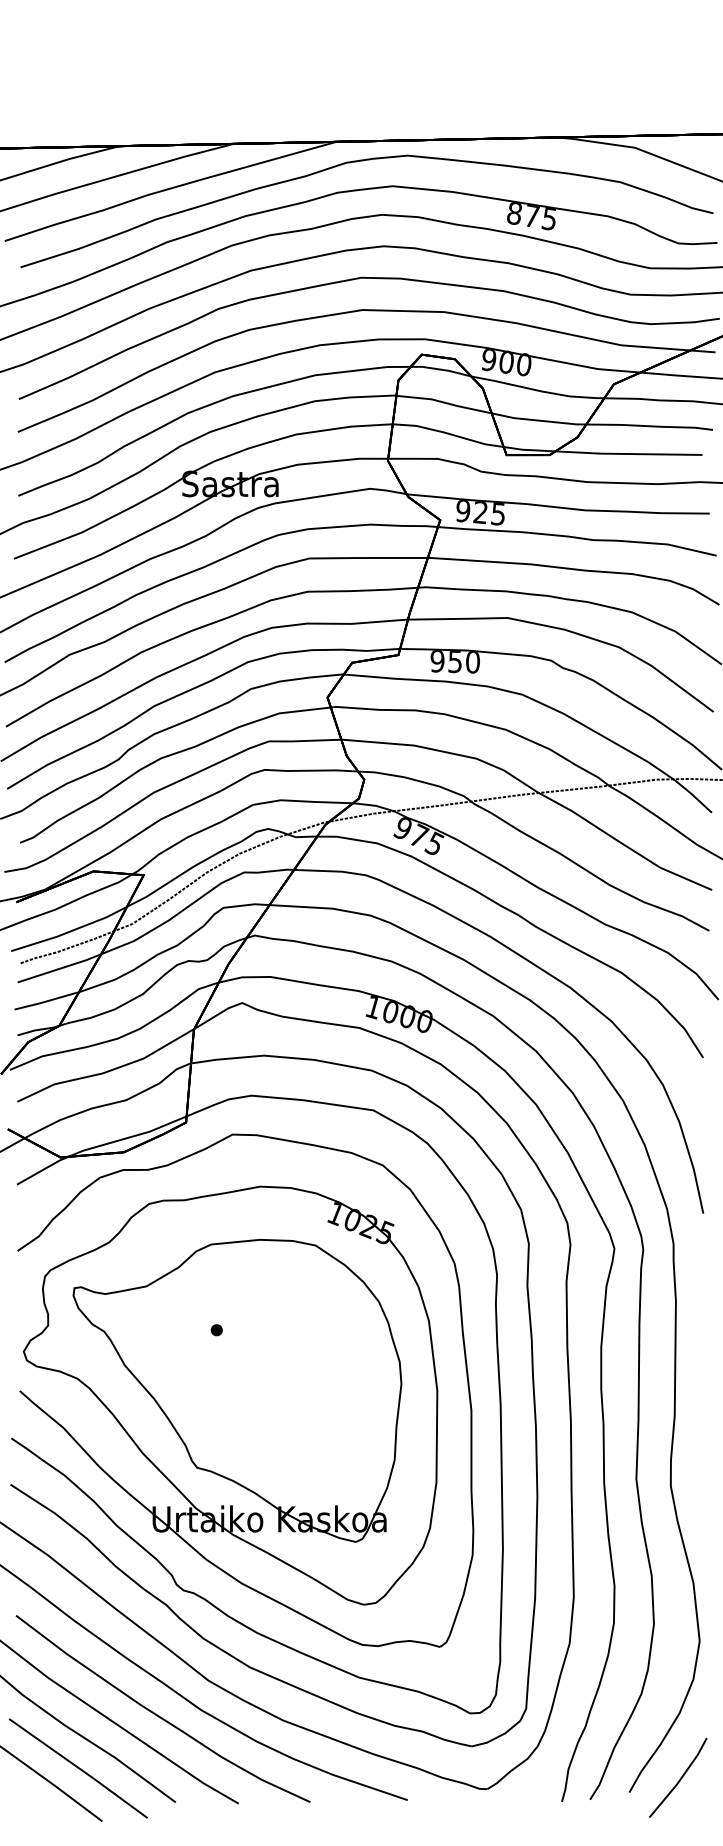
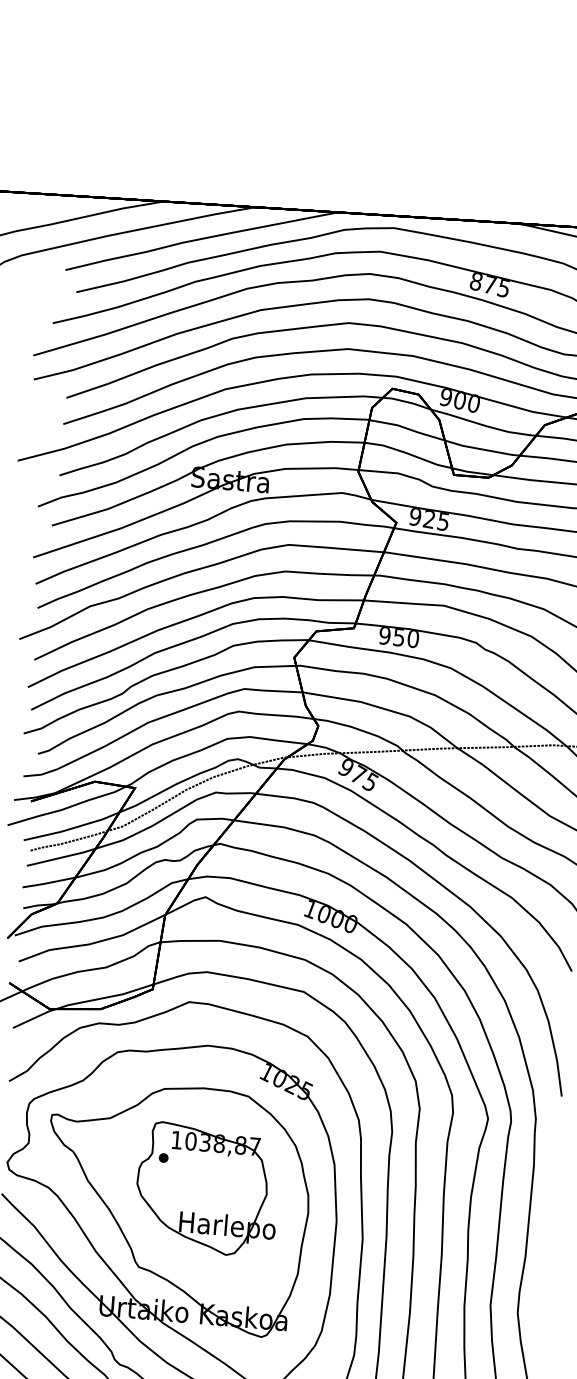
part: (273, 1364) -> (206, 1189), added

